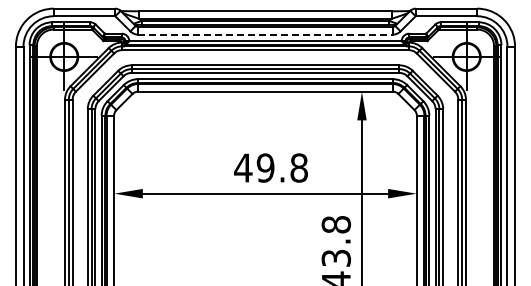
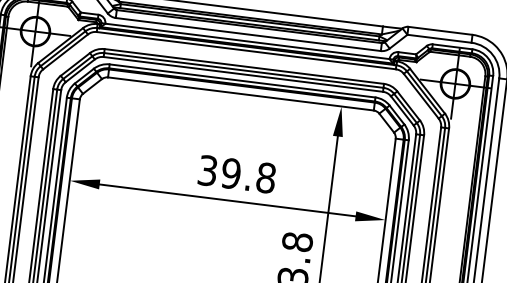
line: (265, 34) -> (248, 34), dashed -> solid
text: (243, 167) -> (208, 170), 49.8 -> 39.8

